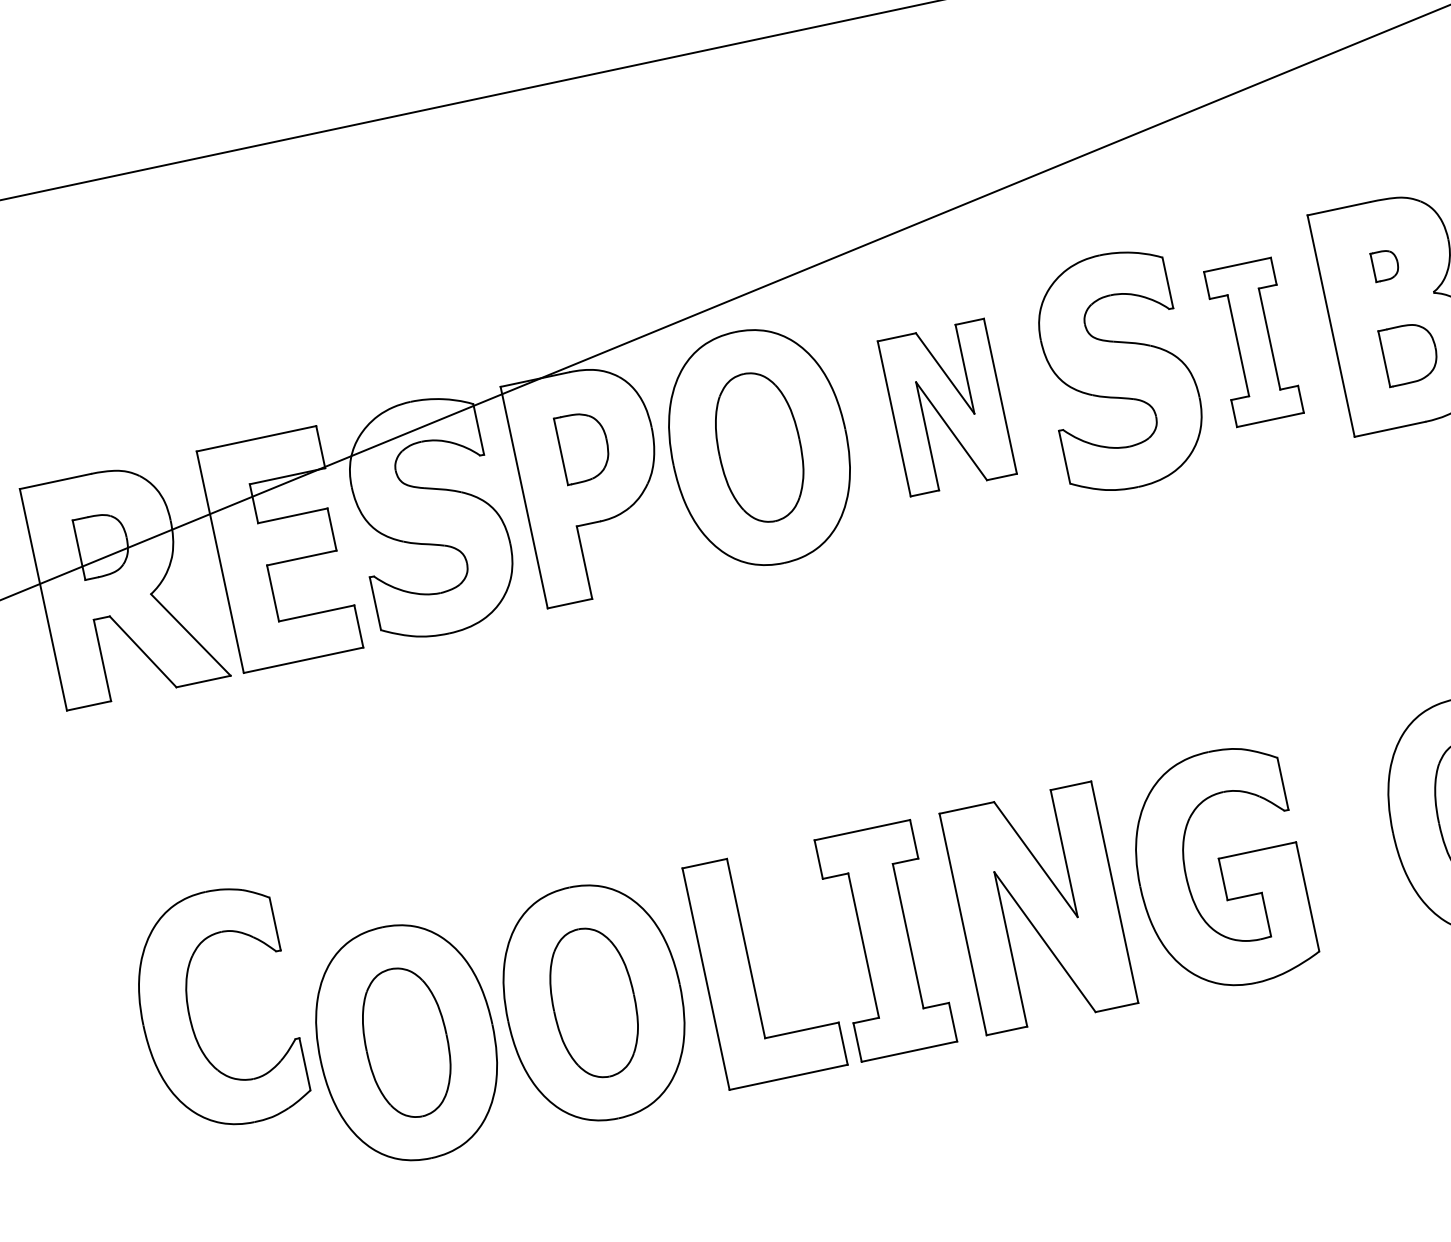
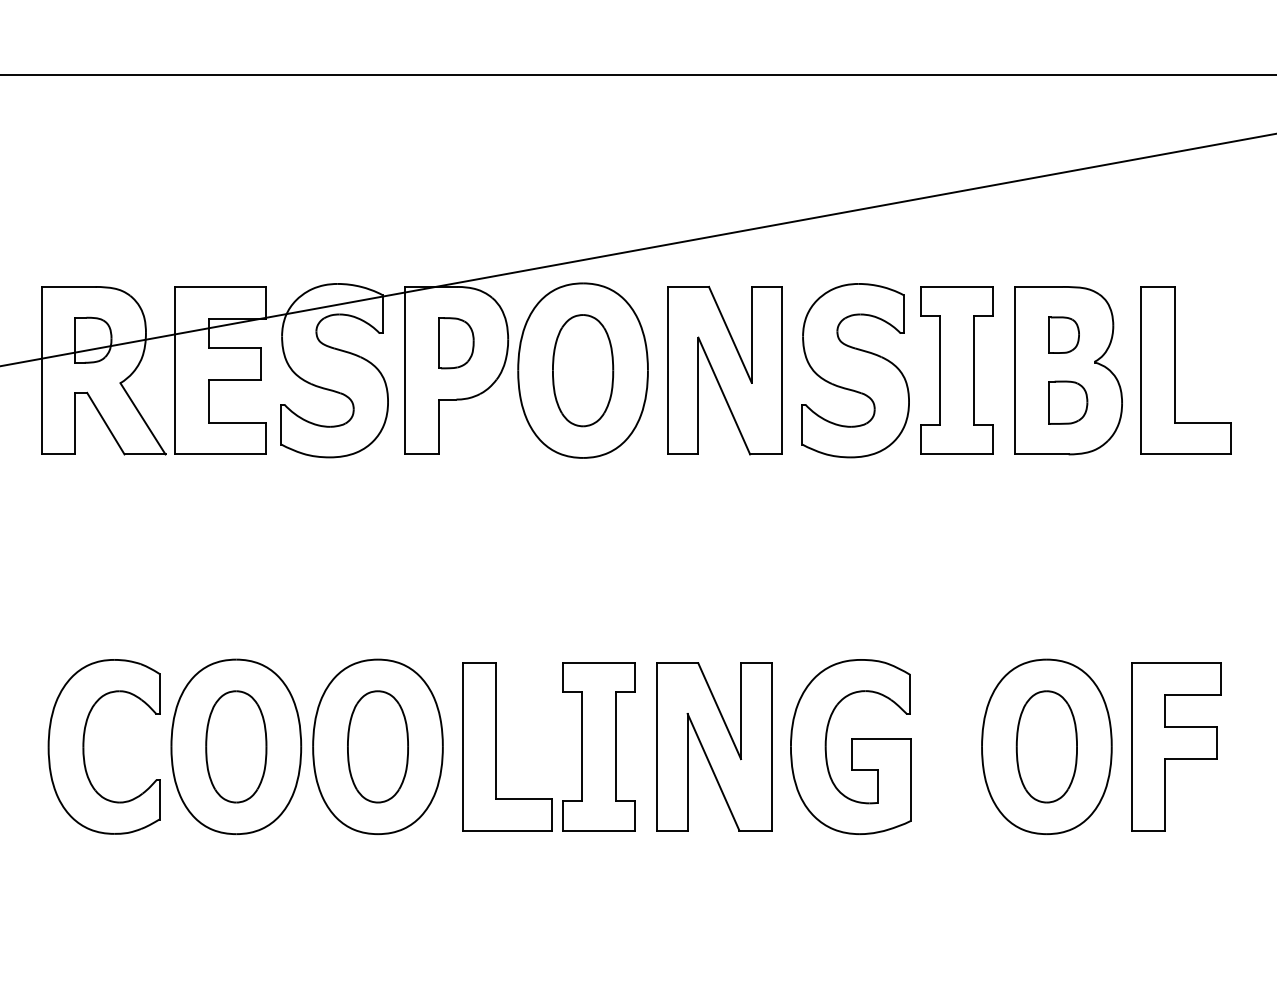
part: (1384, 264) -> (1063, 334), size x1.67
part: (1253, 342) -> (956, 370), size x1.43
part: (946, 407) -> (724, 370), size x1.43
part: (190, 1014) -> (84, 746), moved

